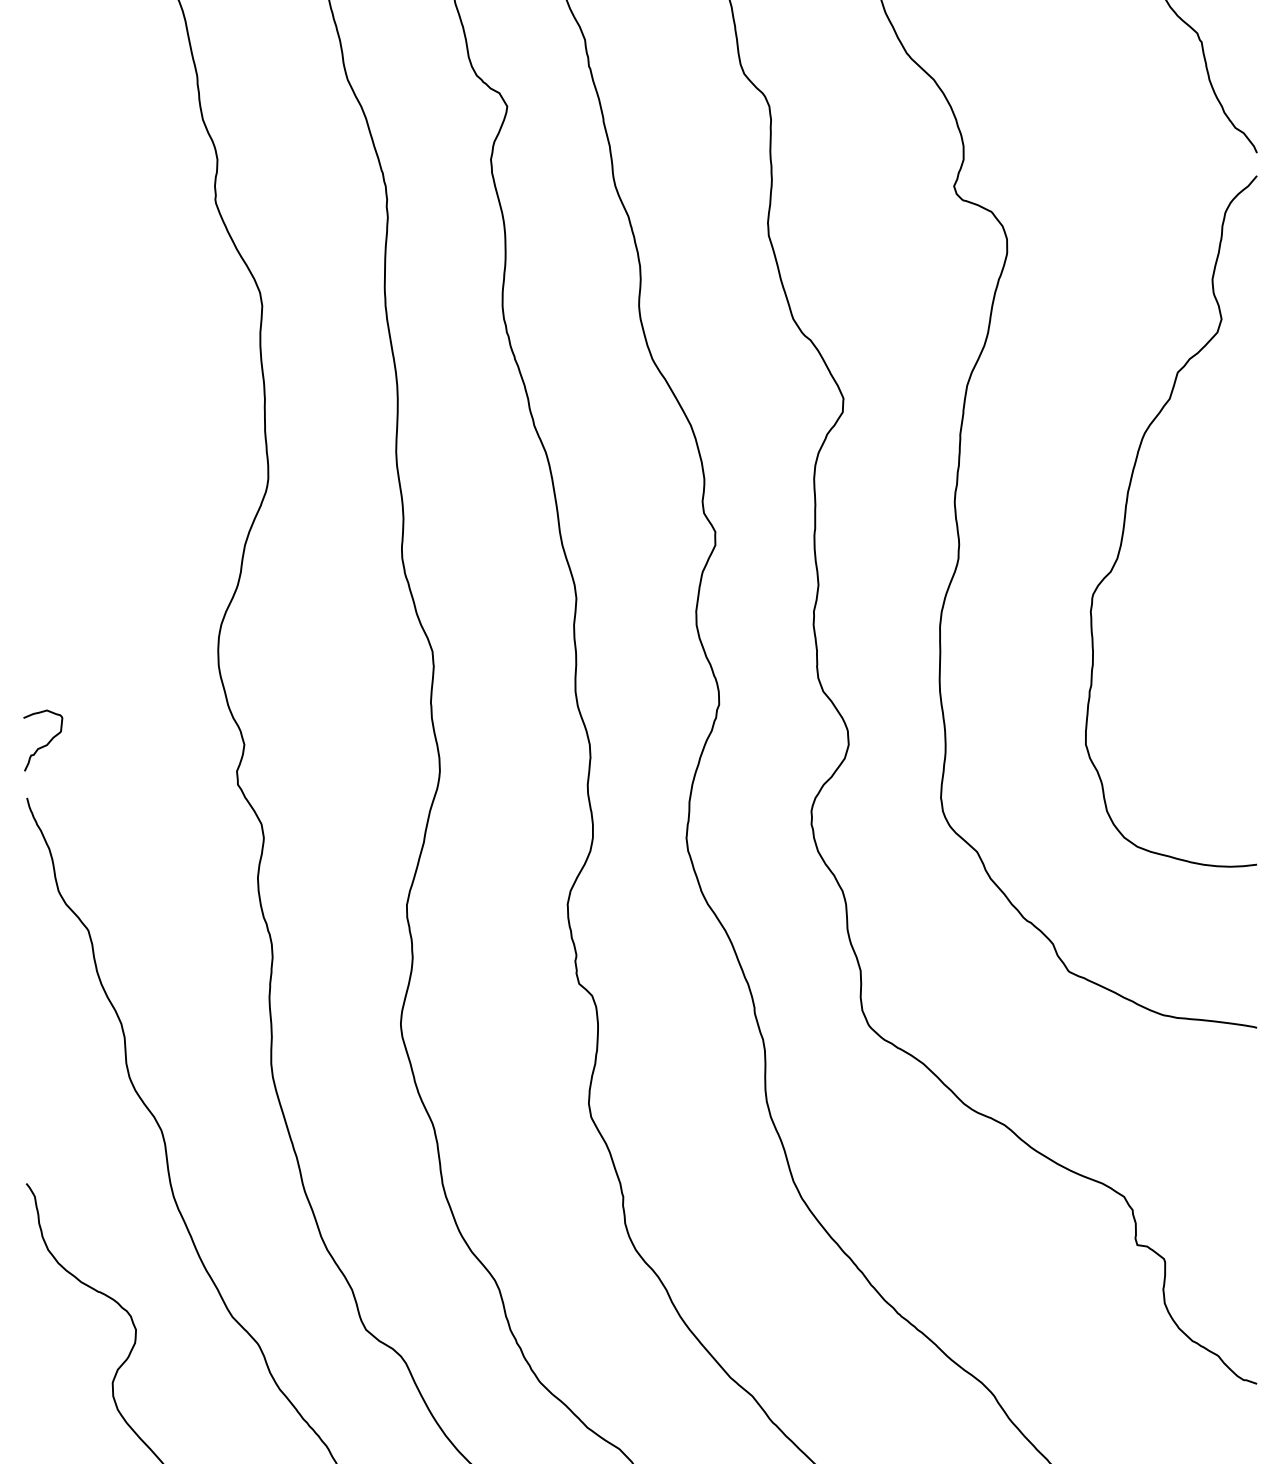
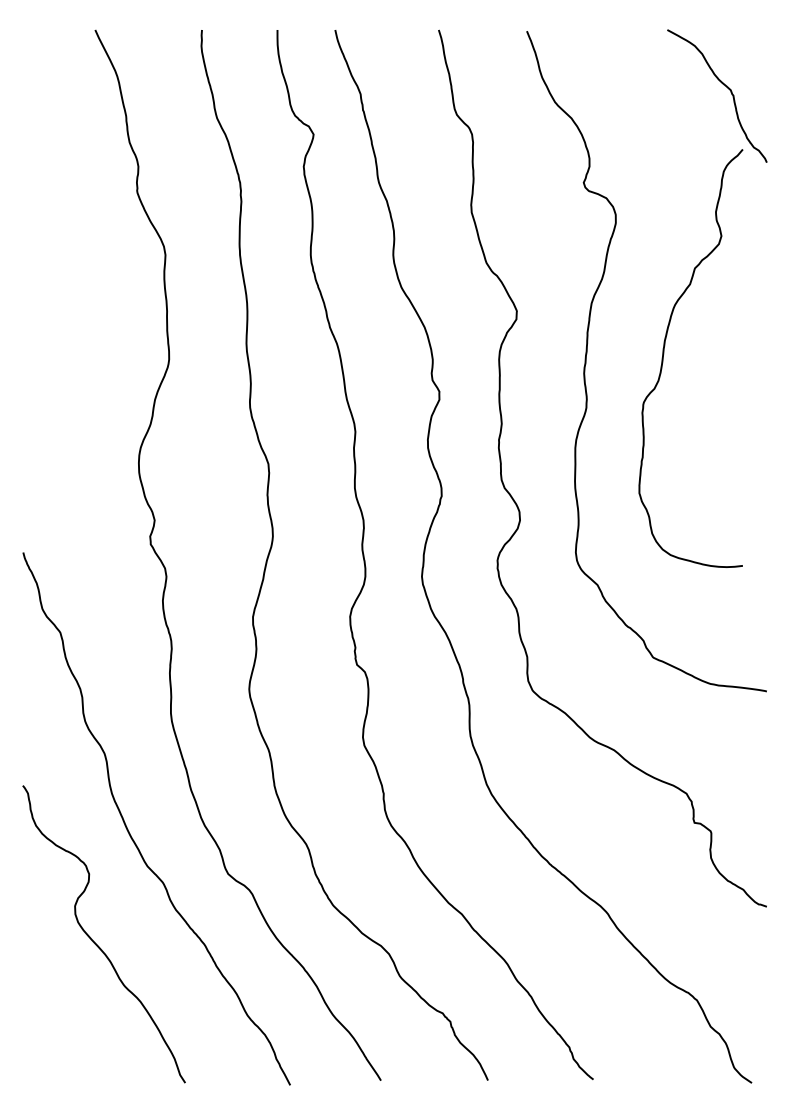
curve: (1127, 515) -> (664, 354), moved
curve: (47, 741) -> (35, 518), removed

